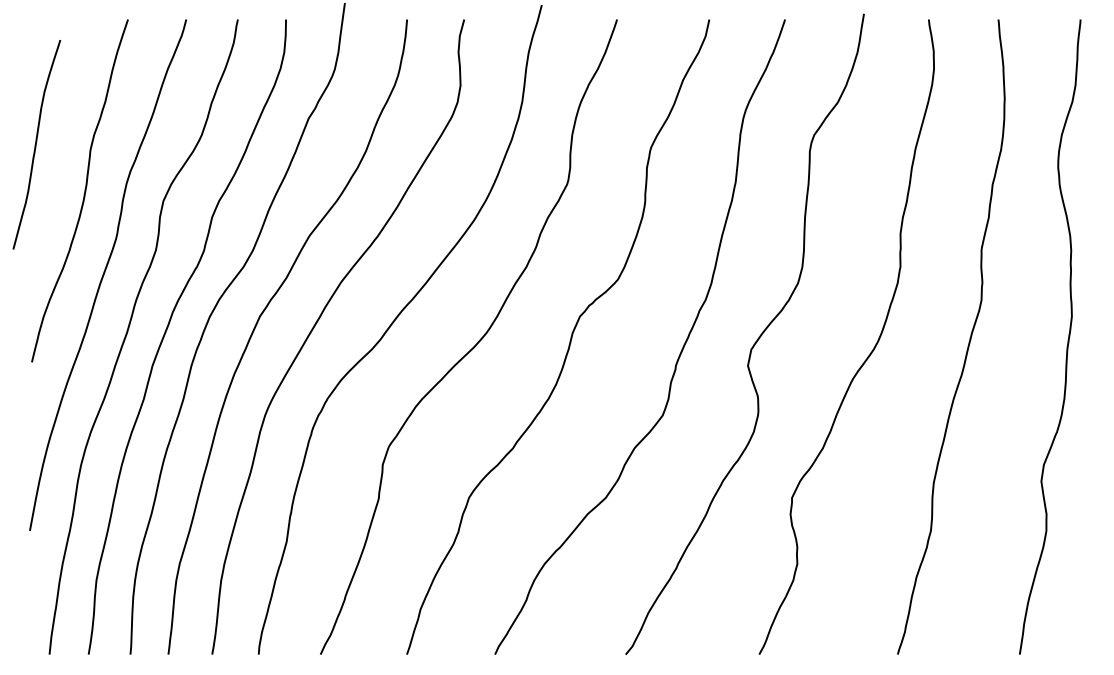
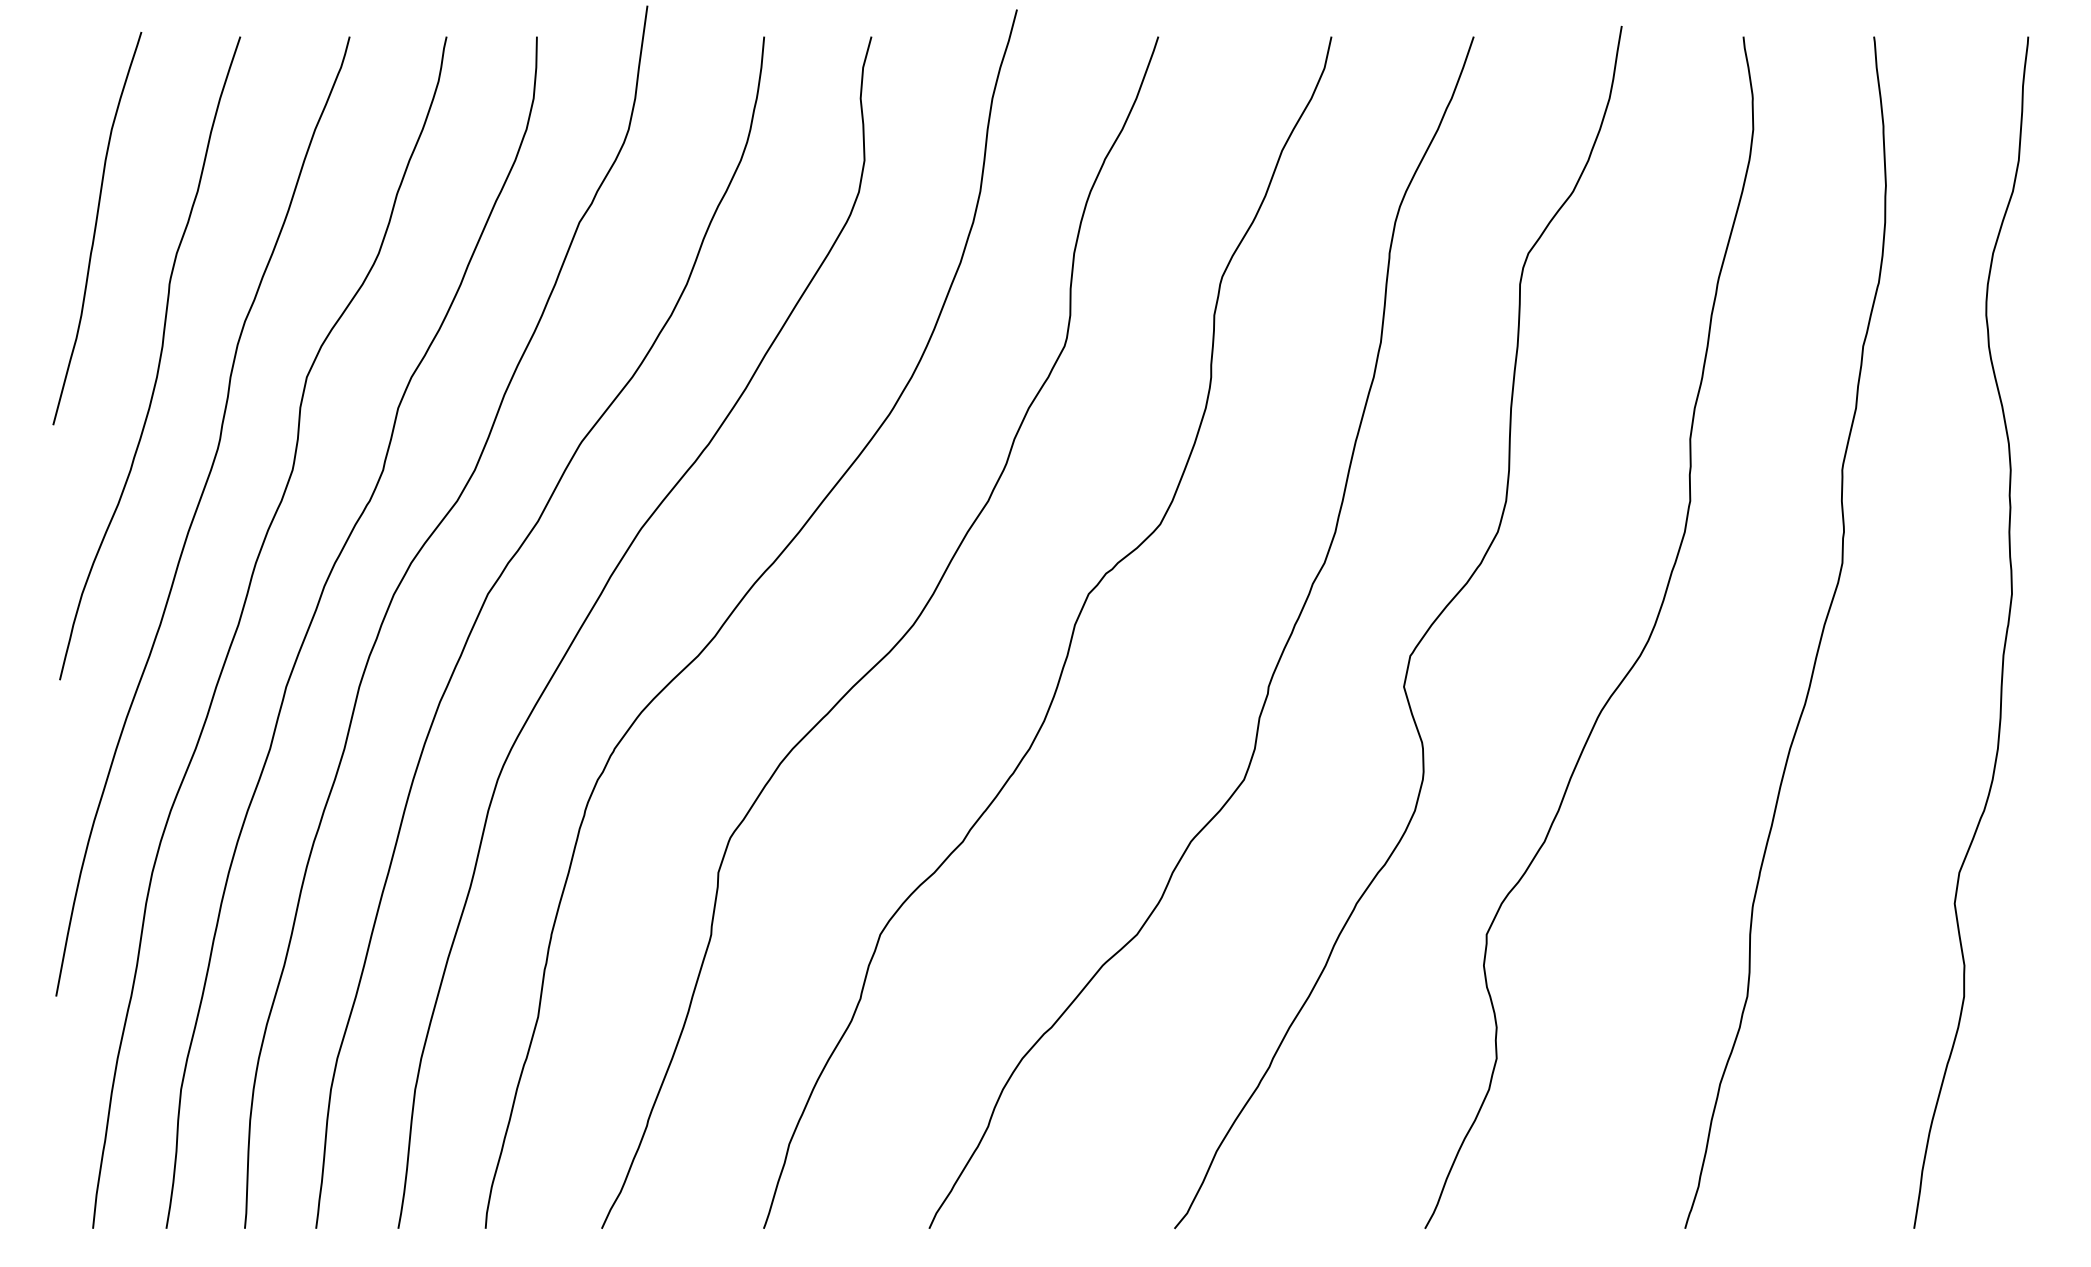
curve: (36, 144) -> (96, 228), moved

